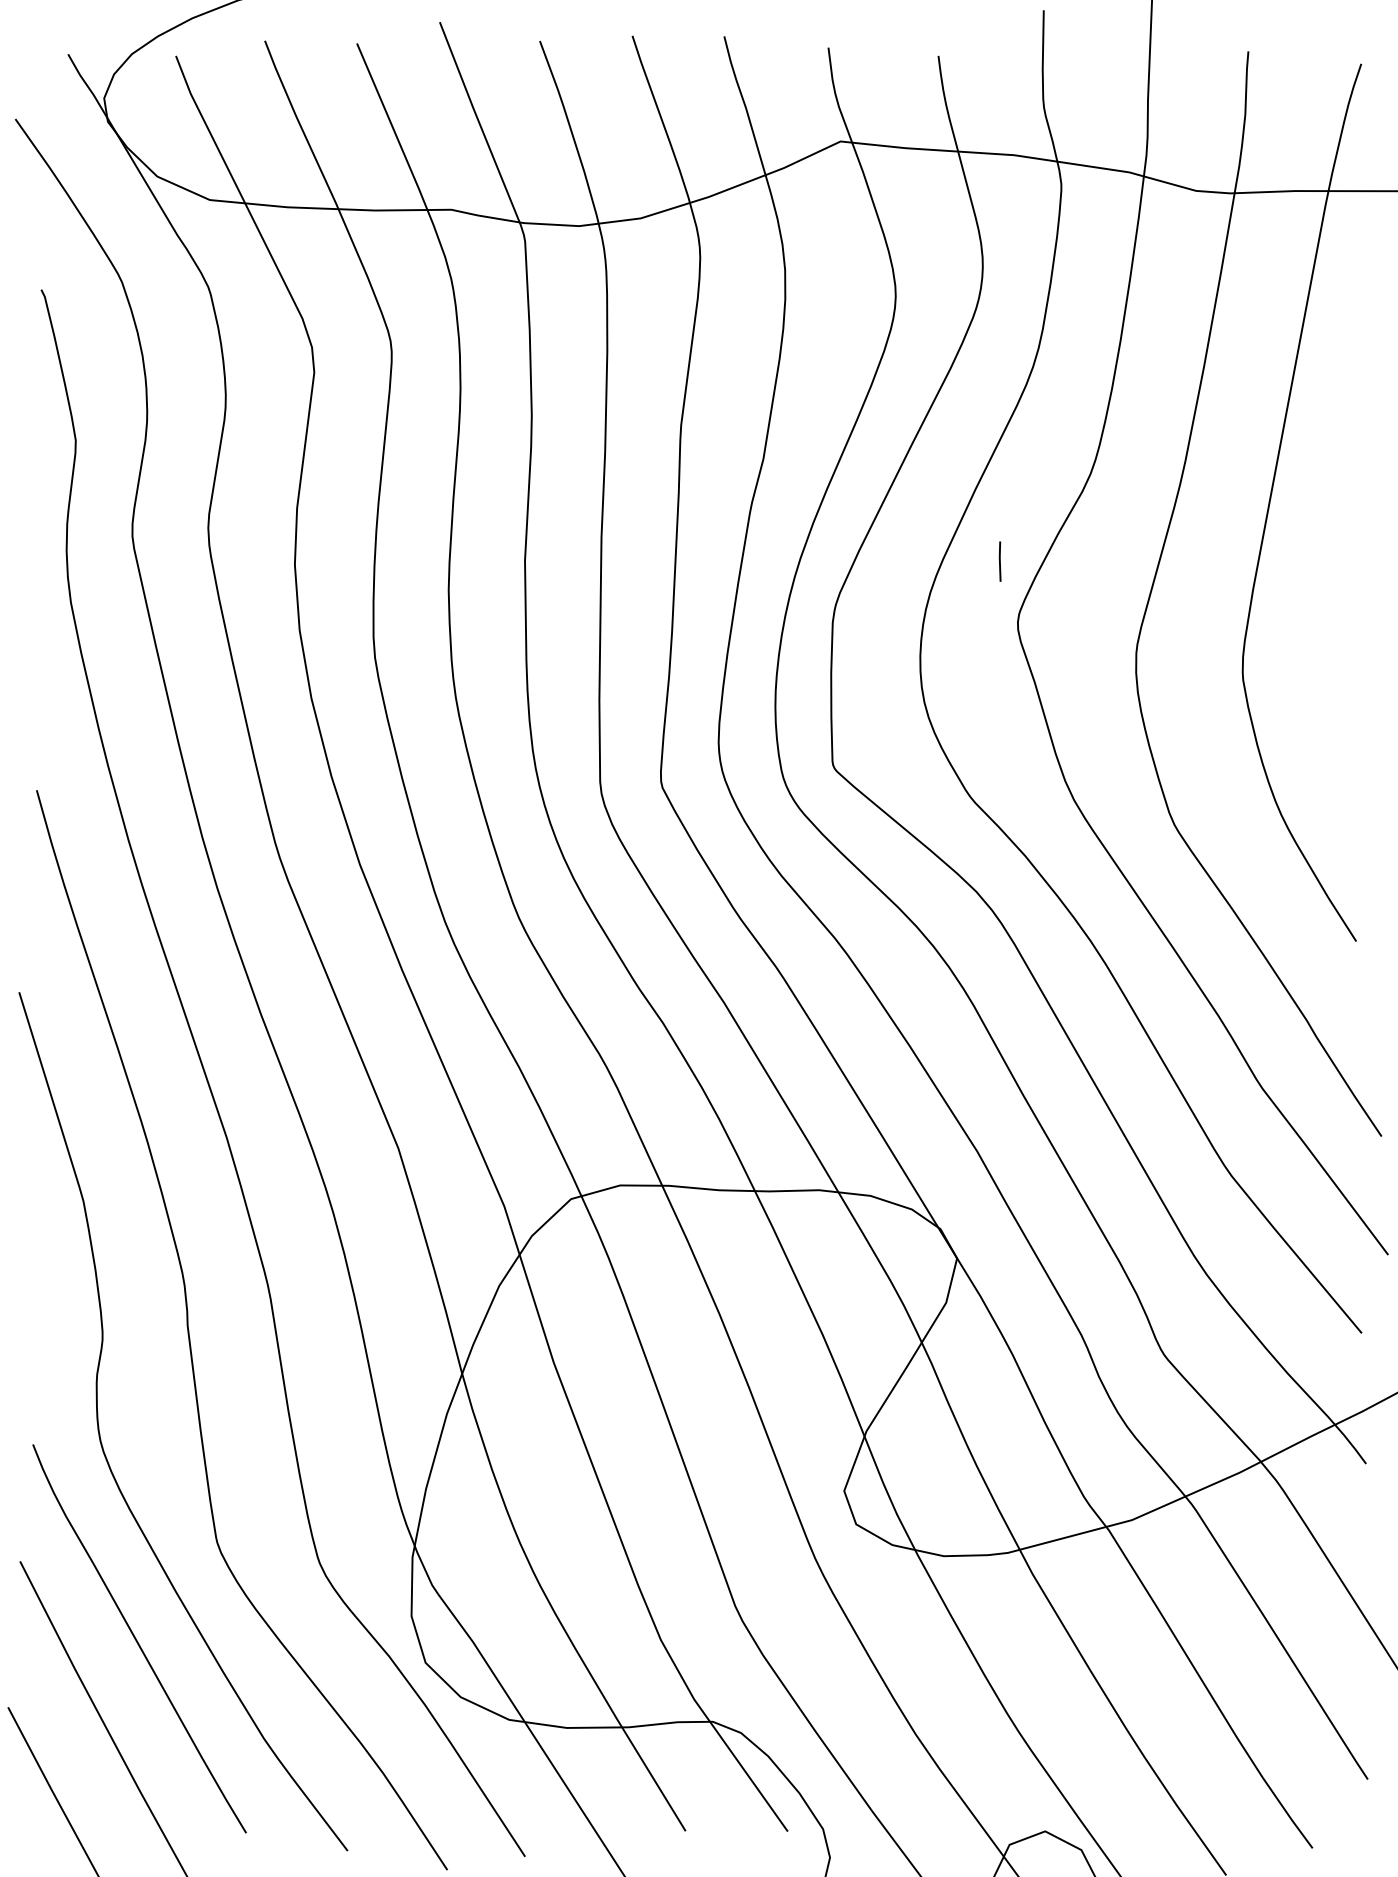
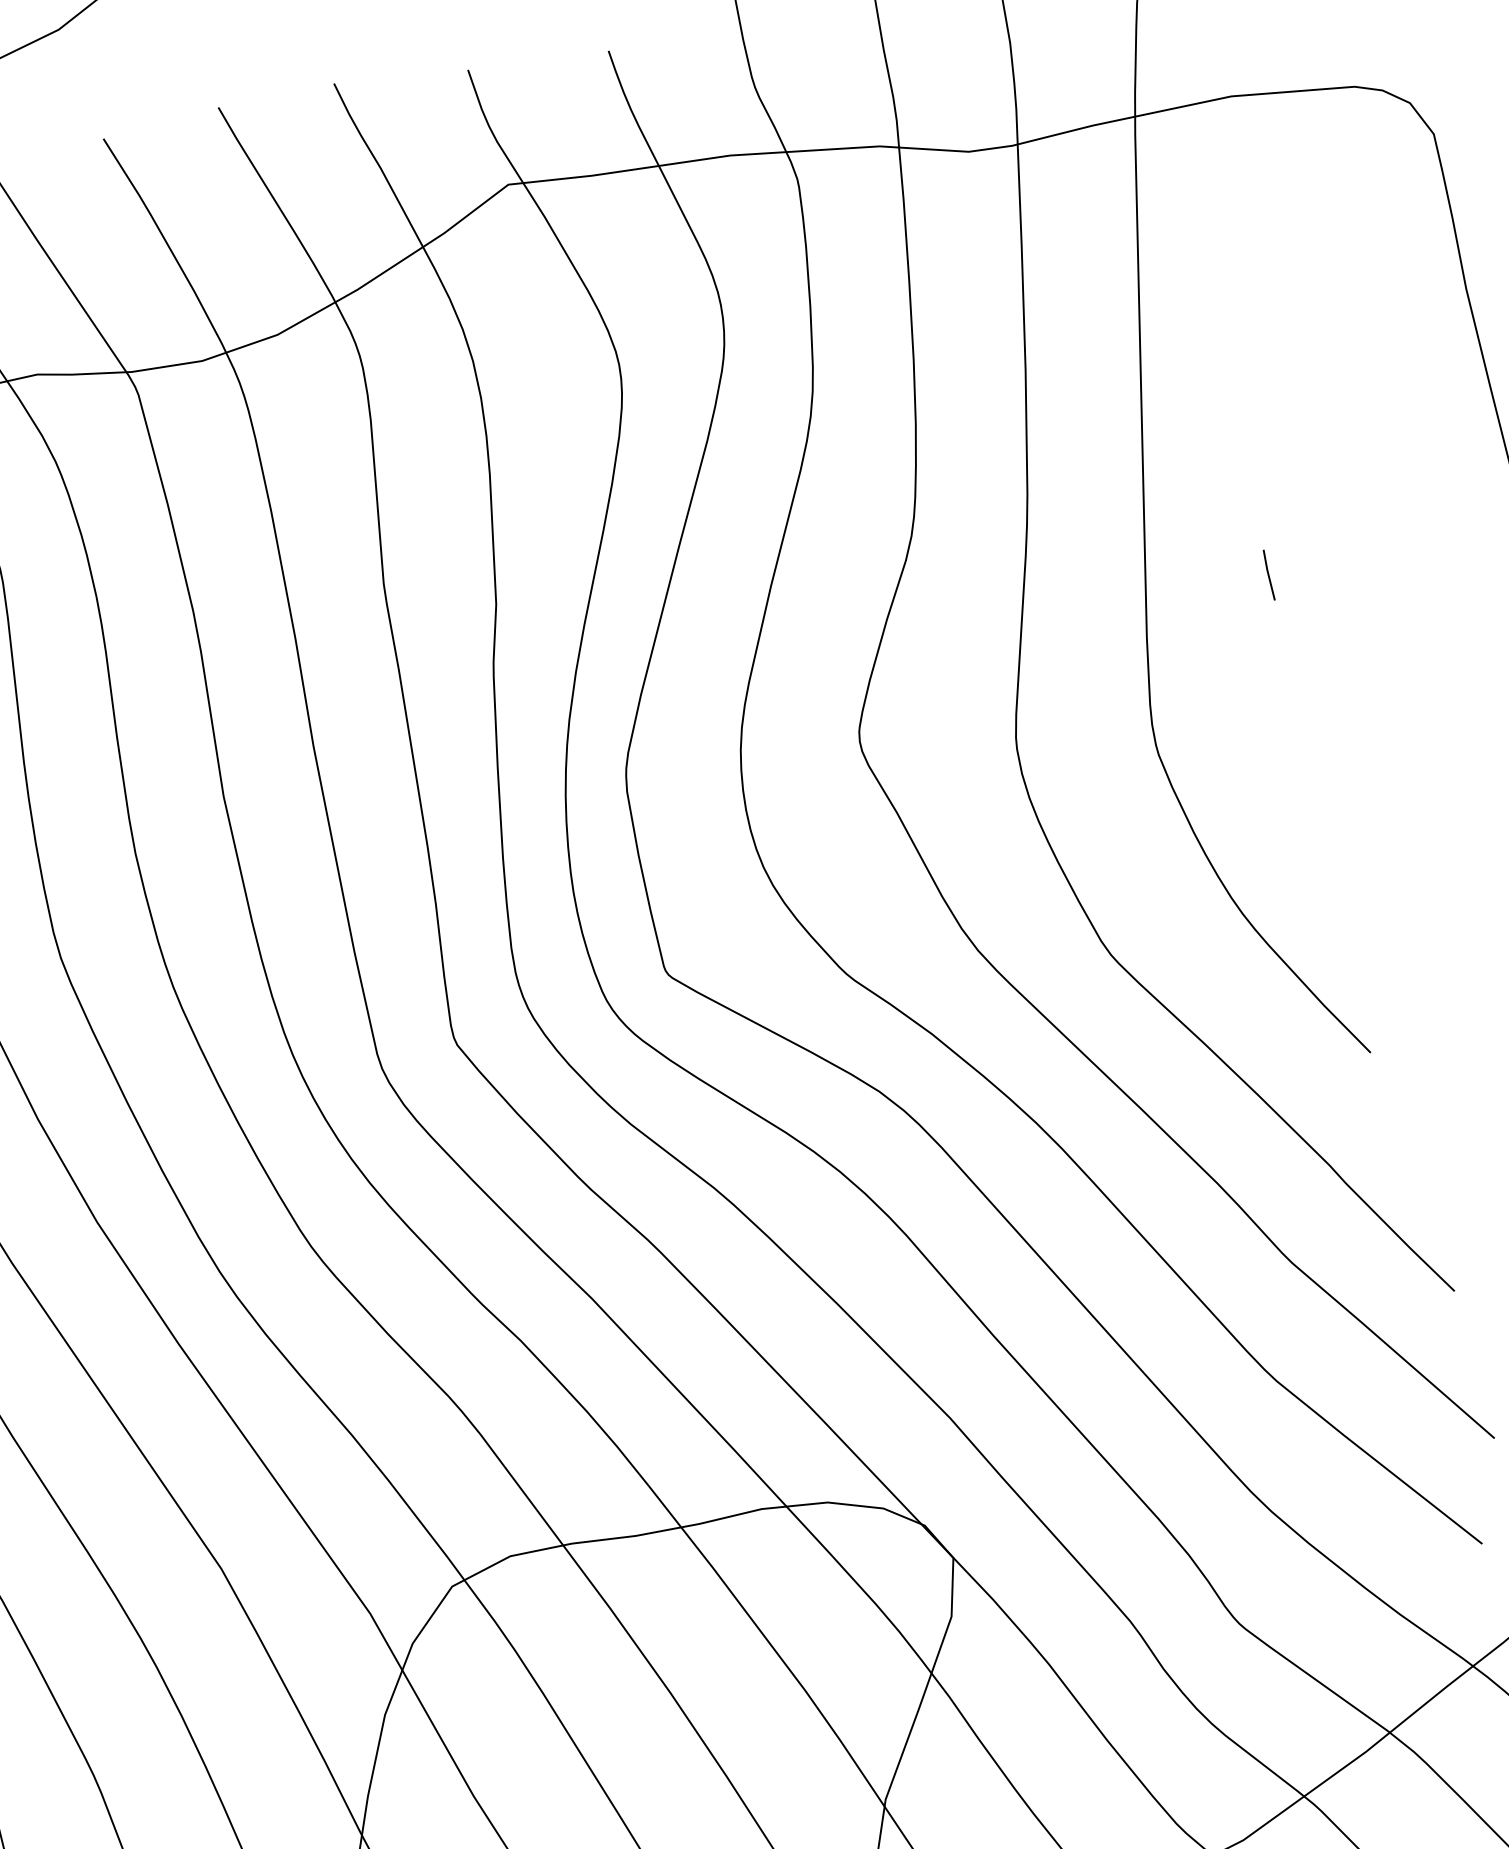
line: (999, 561) -> (1268, 575), moved

